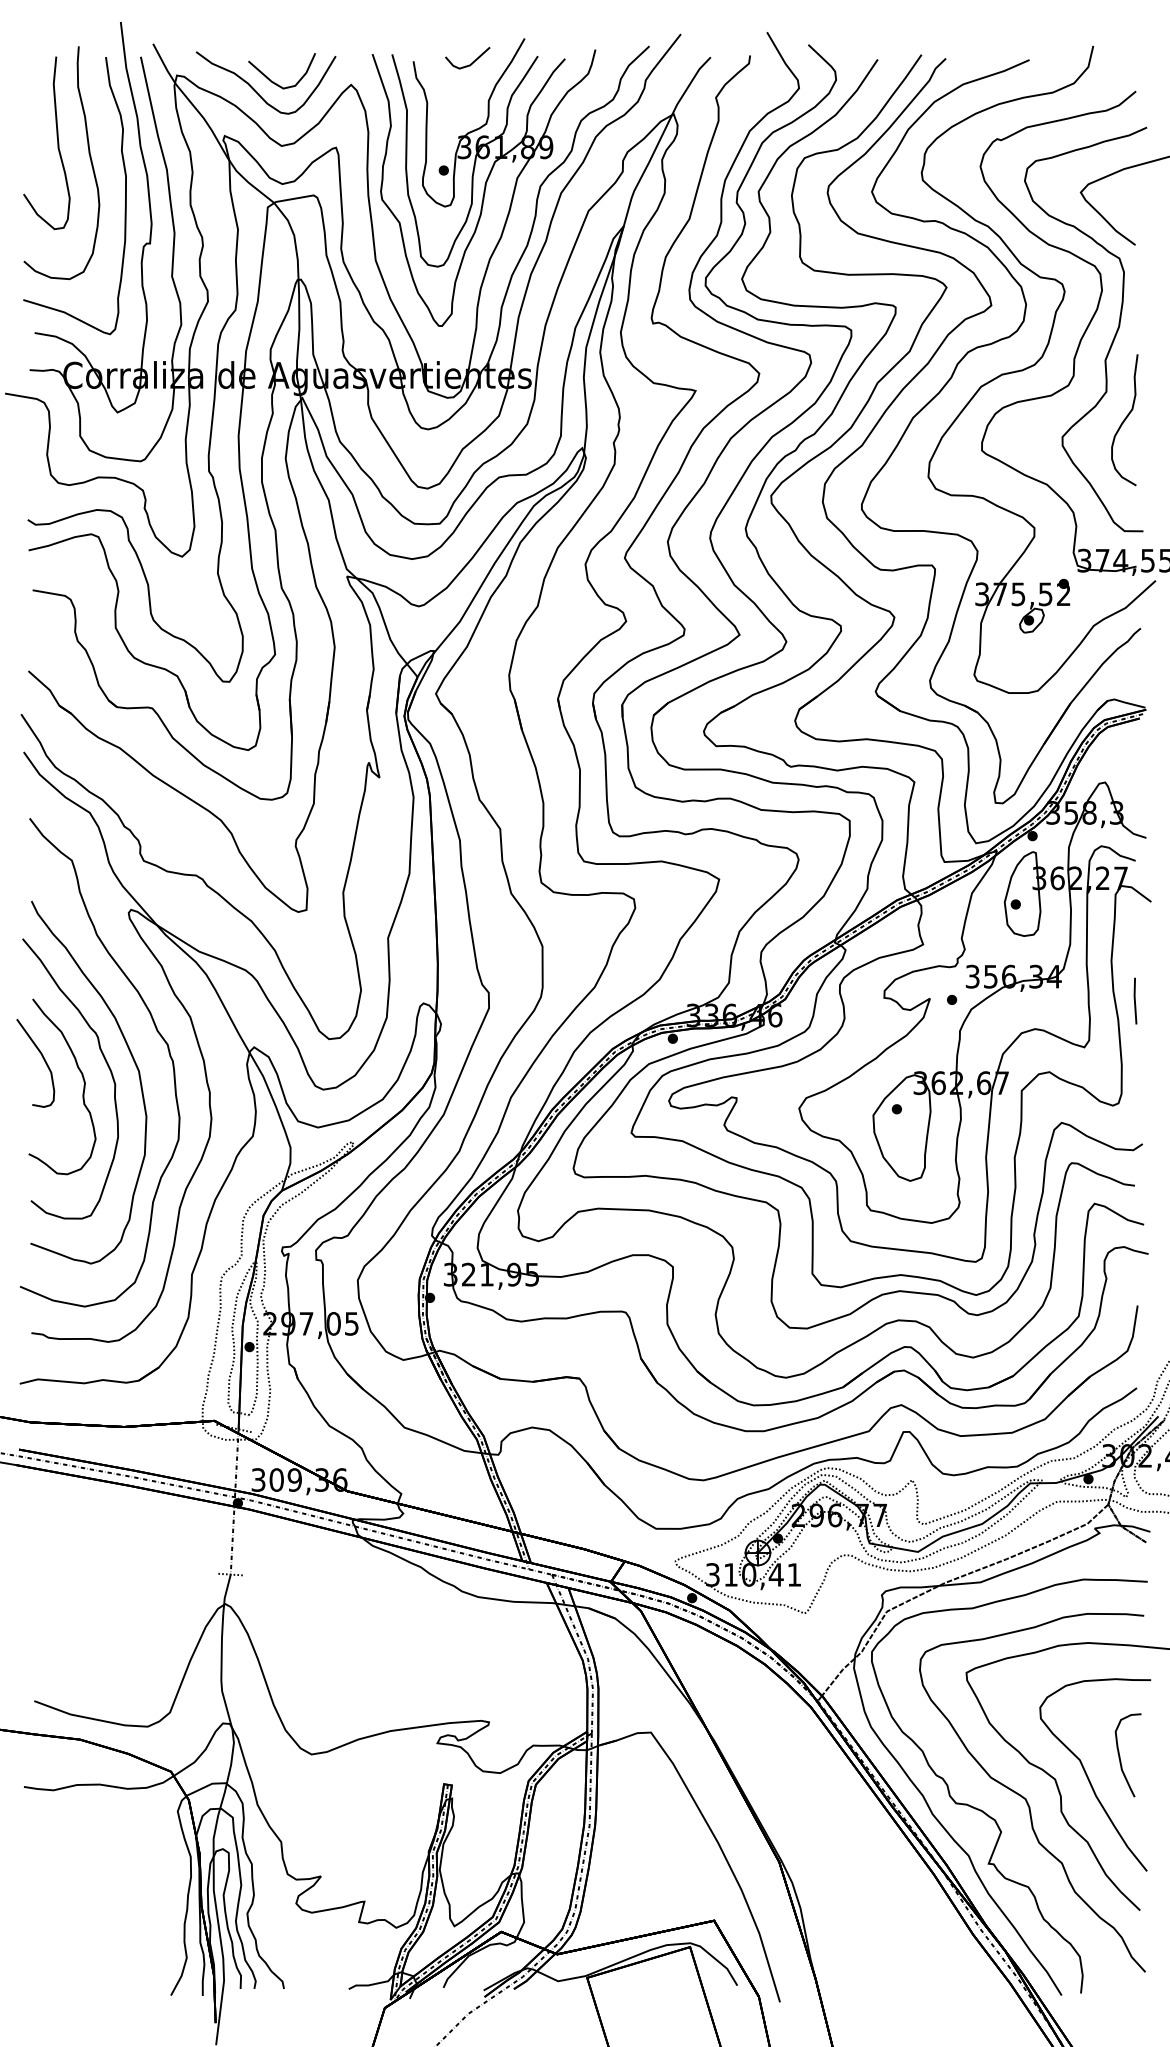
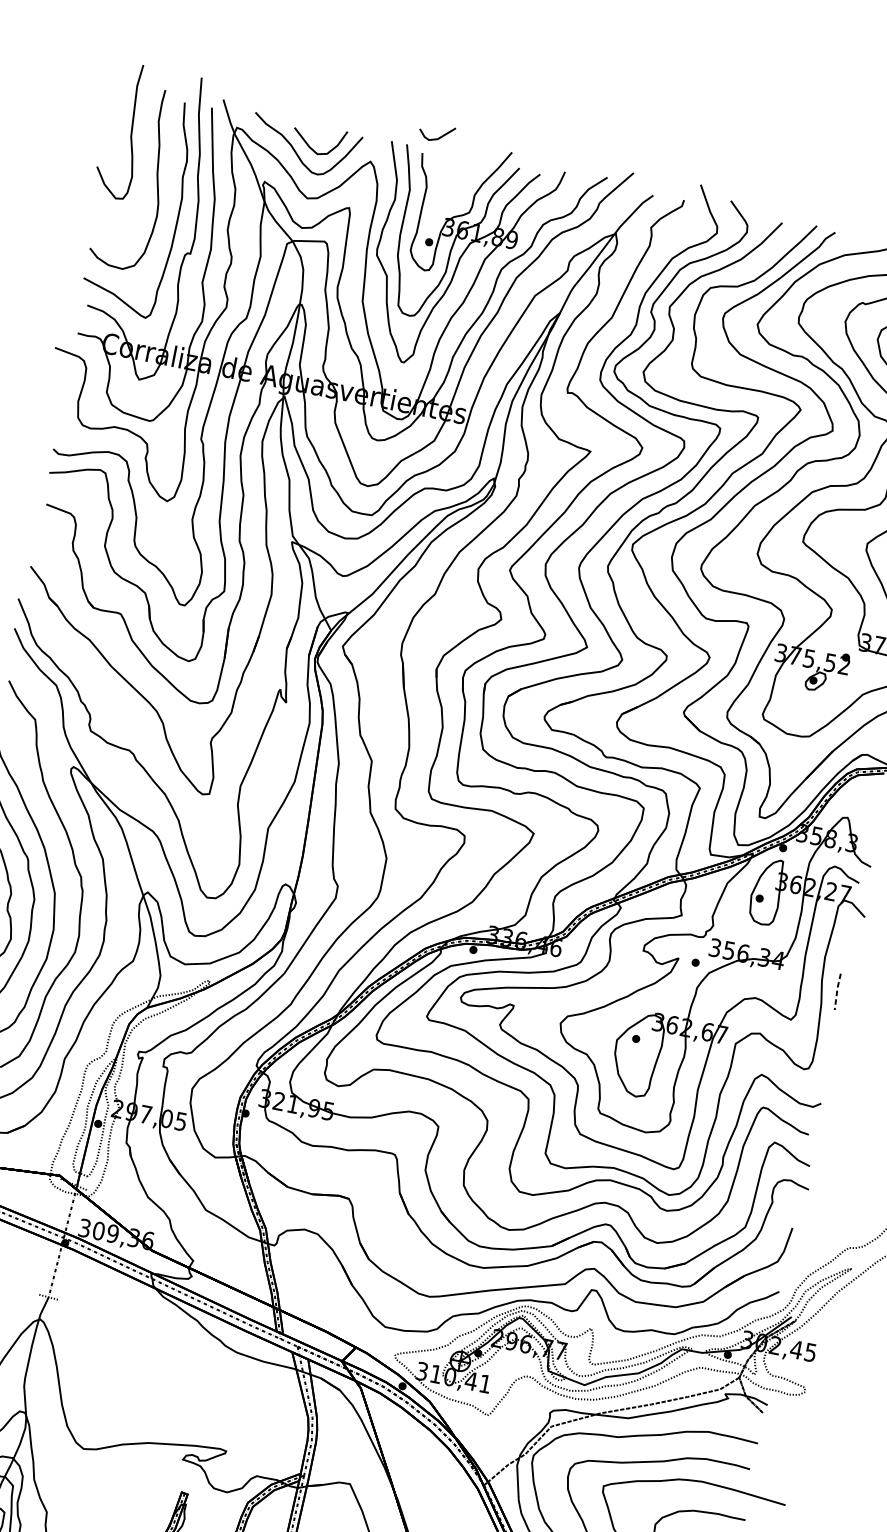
line: (471, 62) -> (439, 137), moved
curve: (57, 143) -> (131, 132), moved
line: (1134, 1001) -> (836, 991), solid -> dashed

